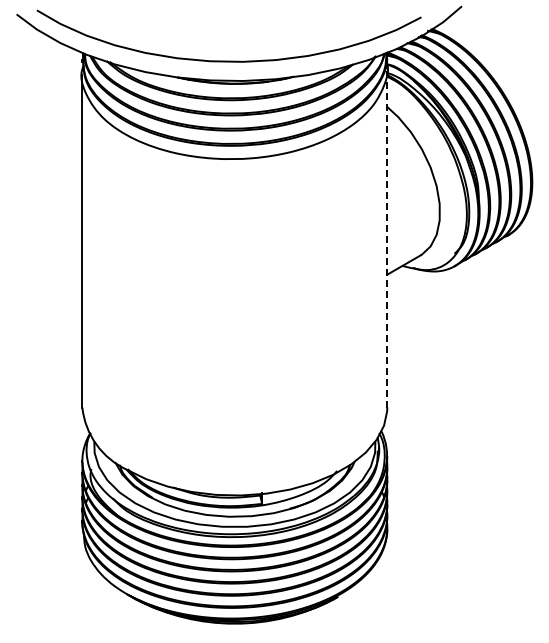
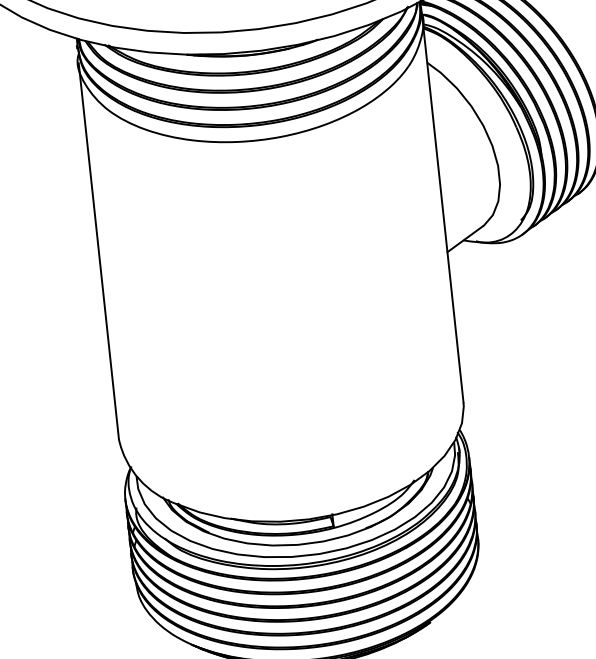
line: (387, 236) -> (443, 209), dashed -> solid

